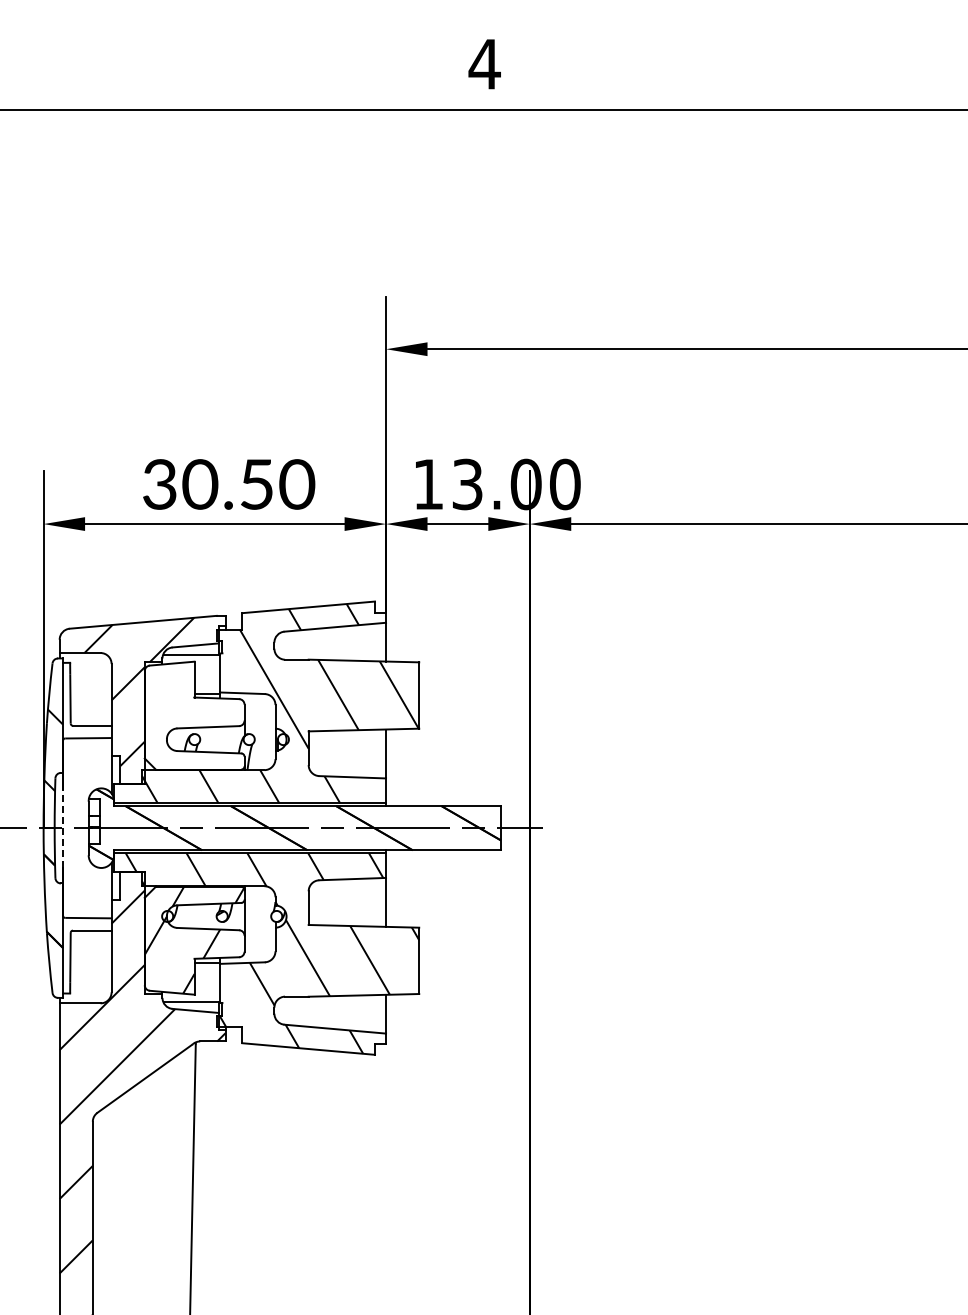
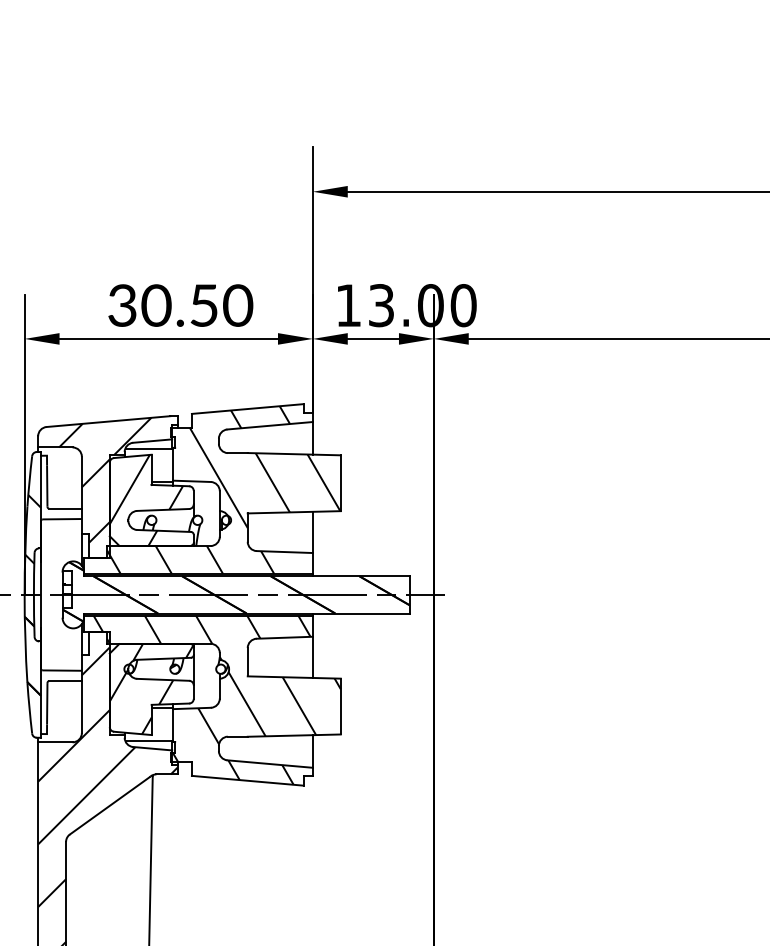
hatch: (187, 715) -> (145, 500), added
line: (63, 827) -> (41, 594), dashed -> solid

